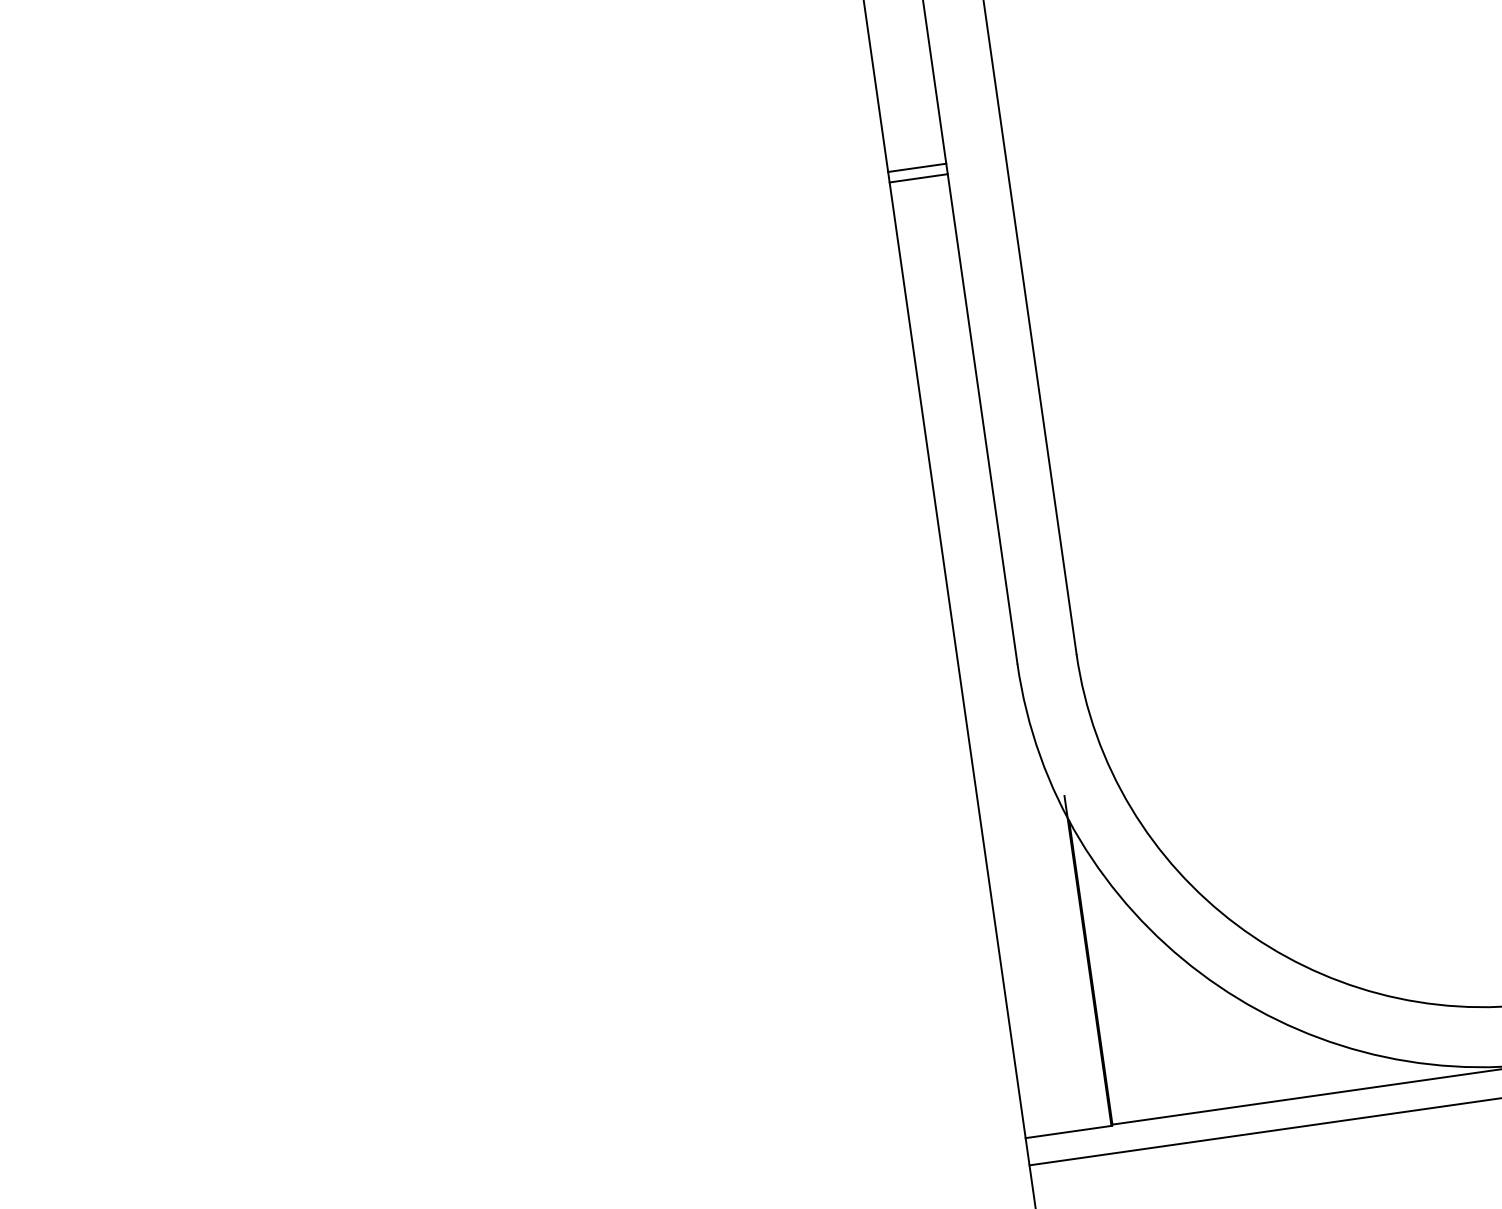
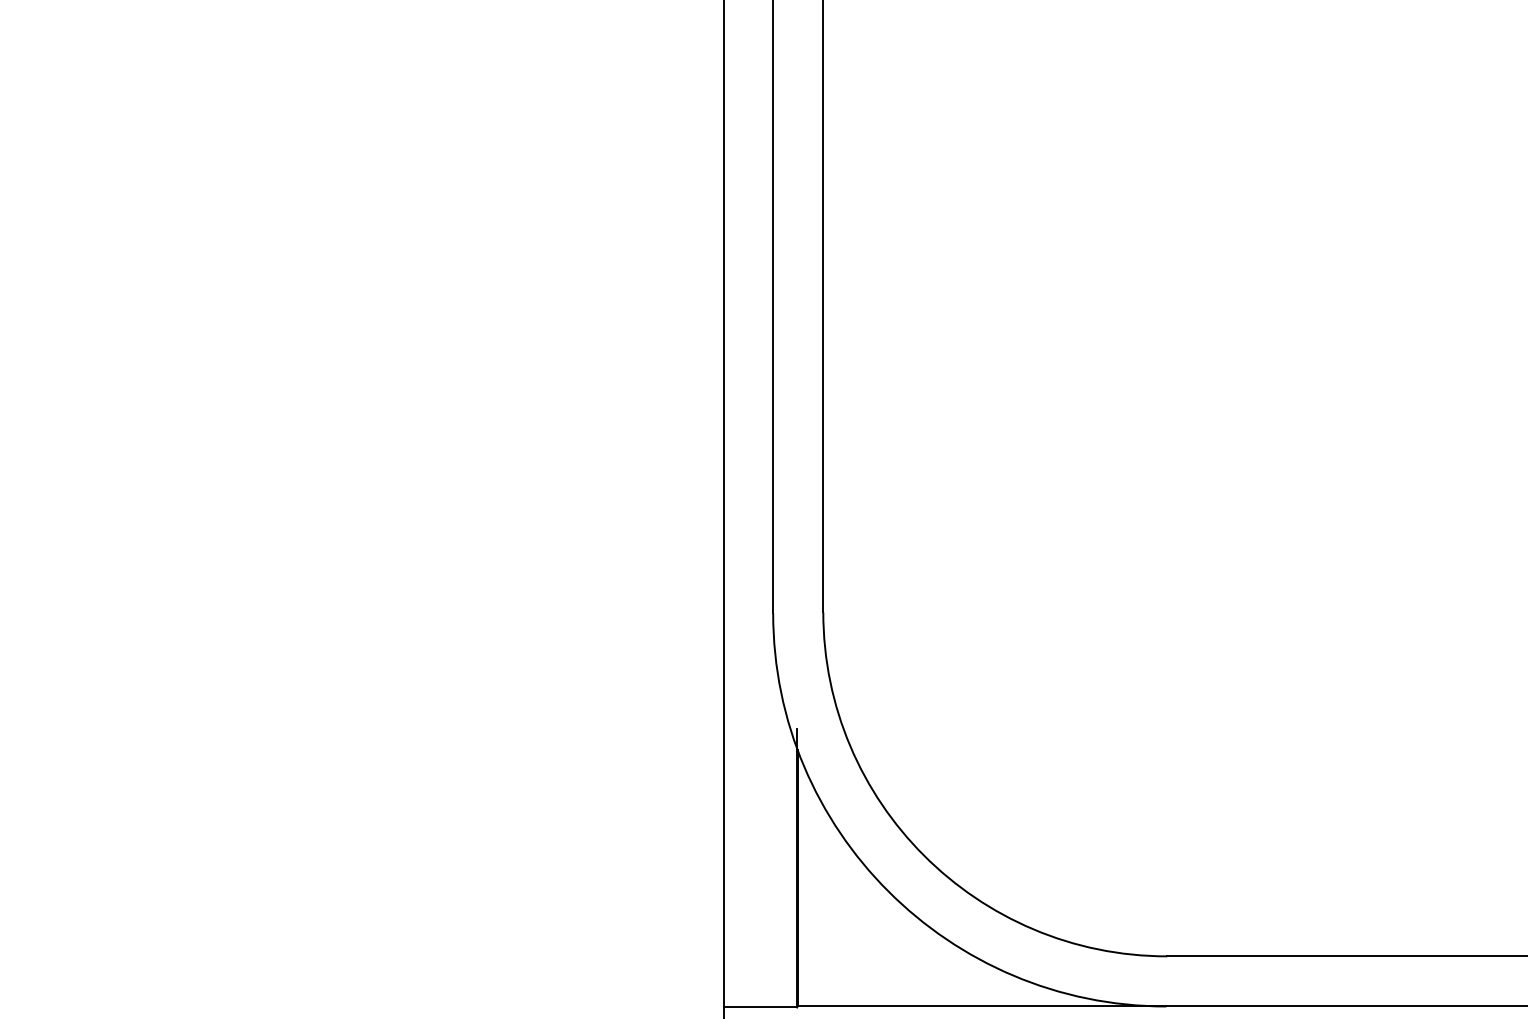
line: (917, 167) -> (748, 190), removed
line: (918, 178) -> (748, 199), removed

